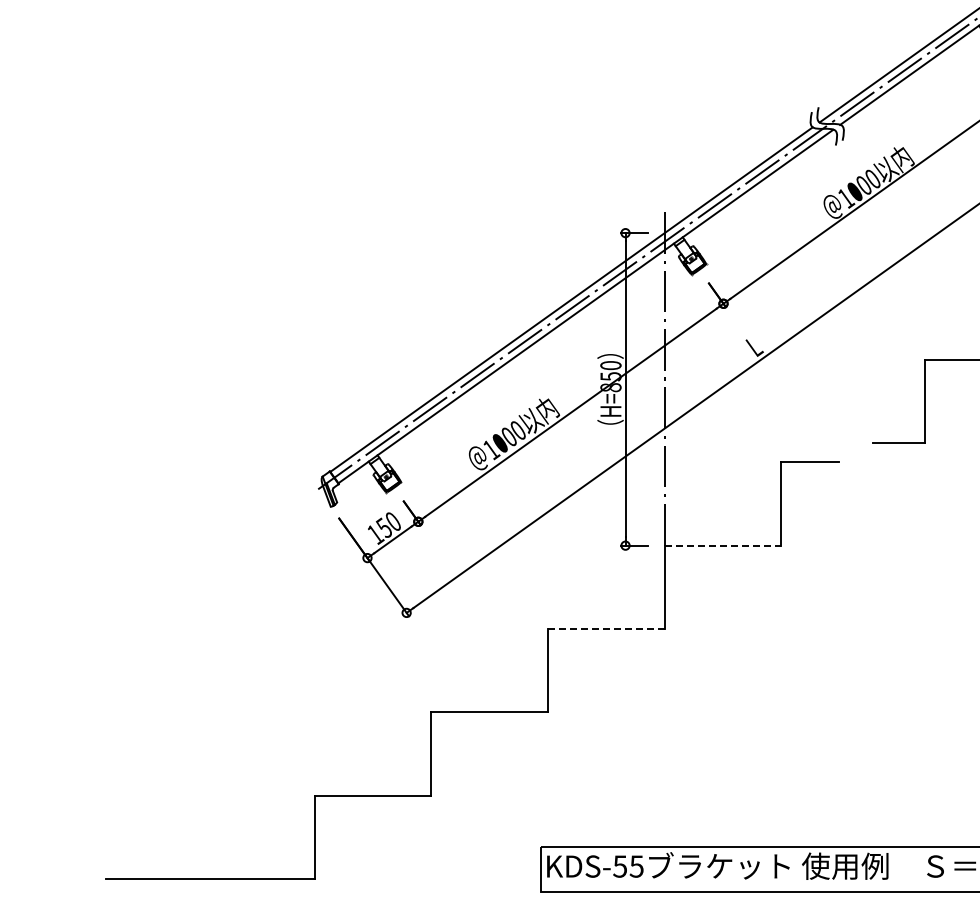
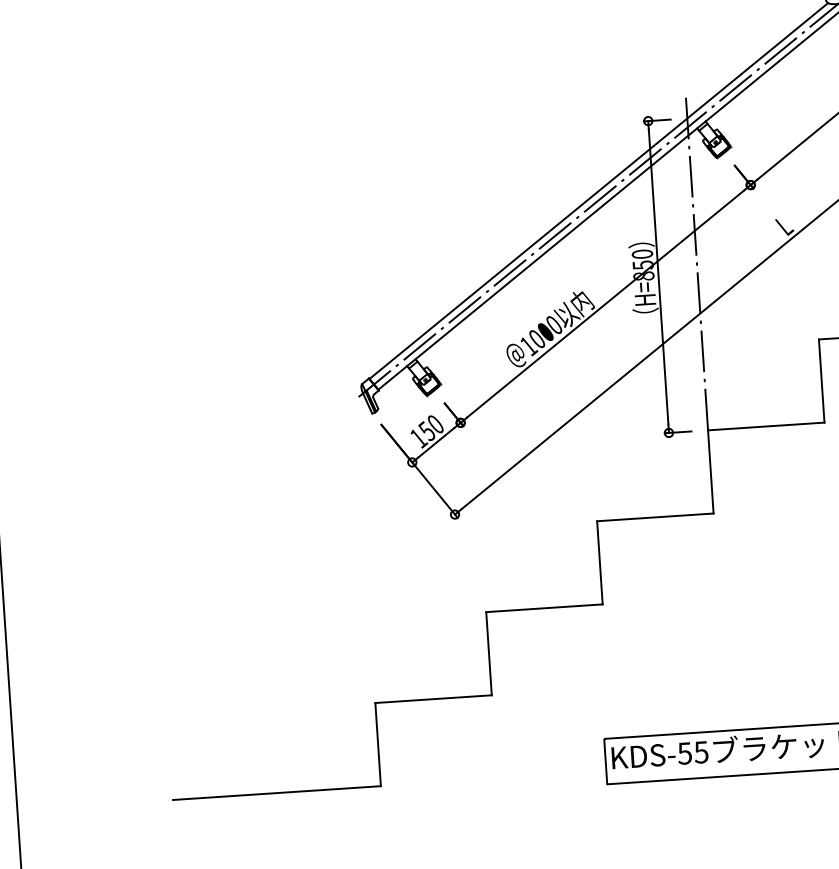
line: (723, 545) -> (766, 426), dashed -> solid
line: (606, 629) -> (655, 517), dashed -> solid

